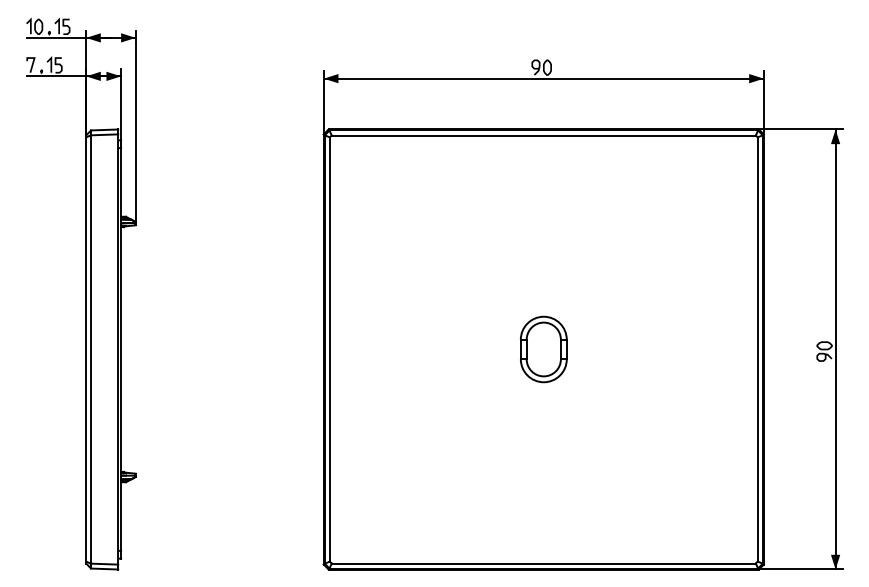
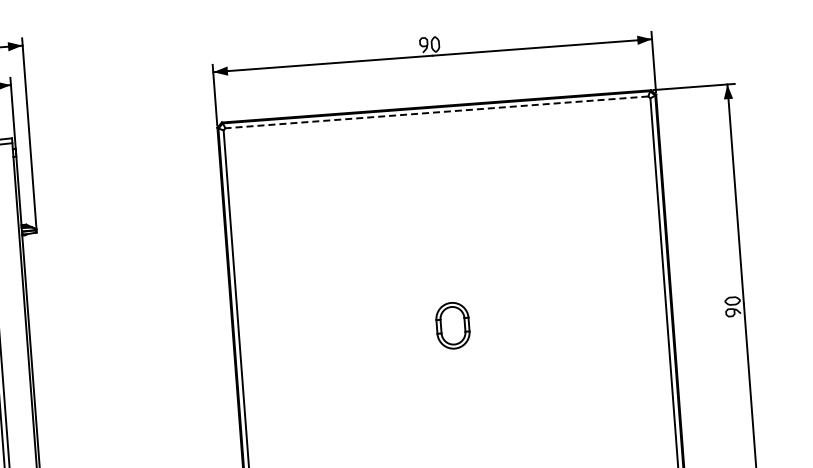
line: (543, 135) -> (436, 112), solid -> dashed
part: (543, 349) -> (452, 325), size x0.7

